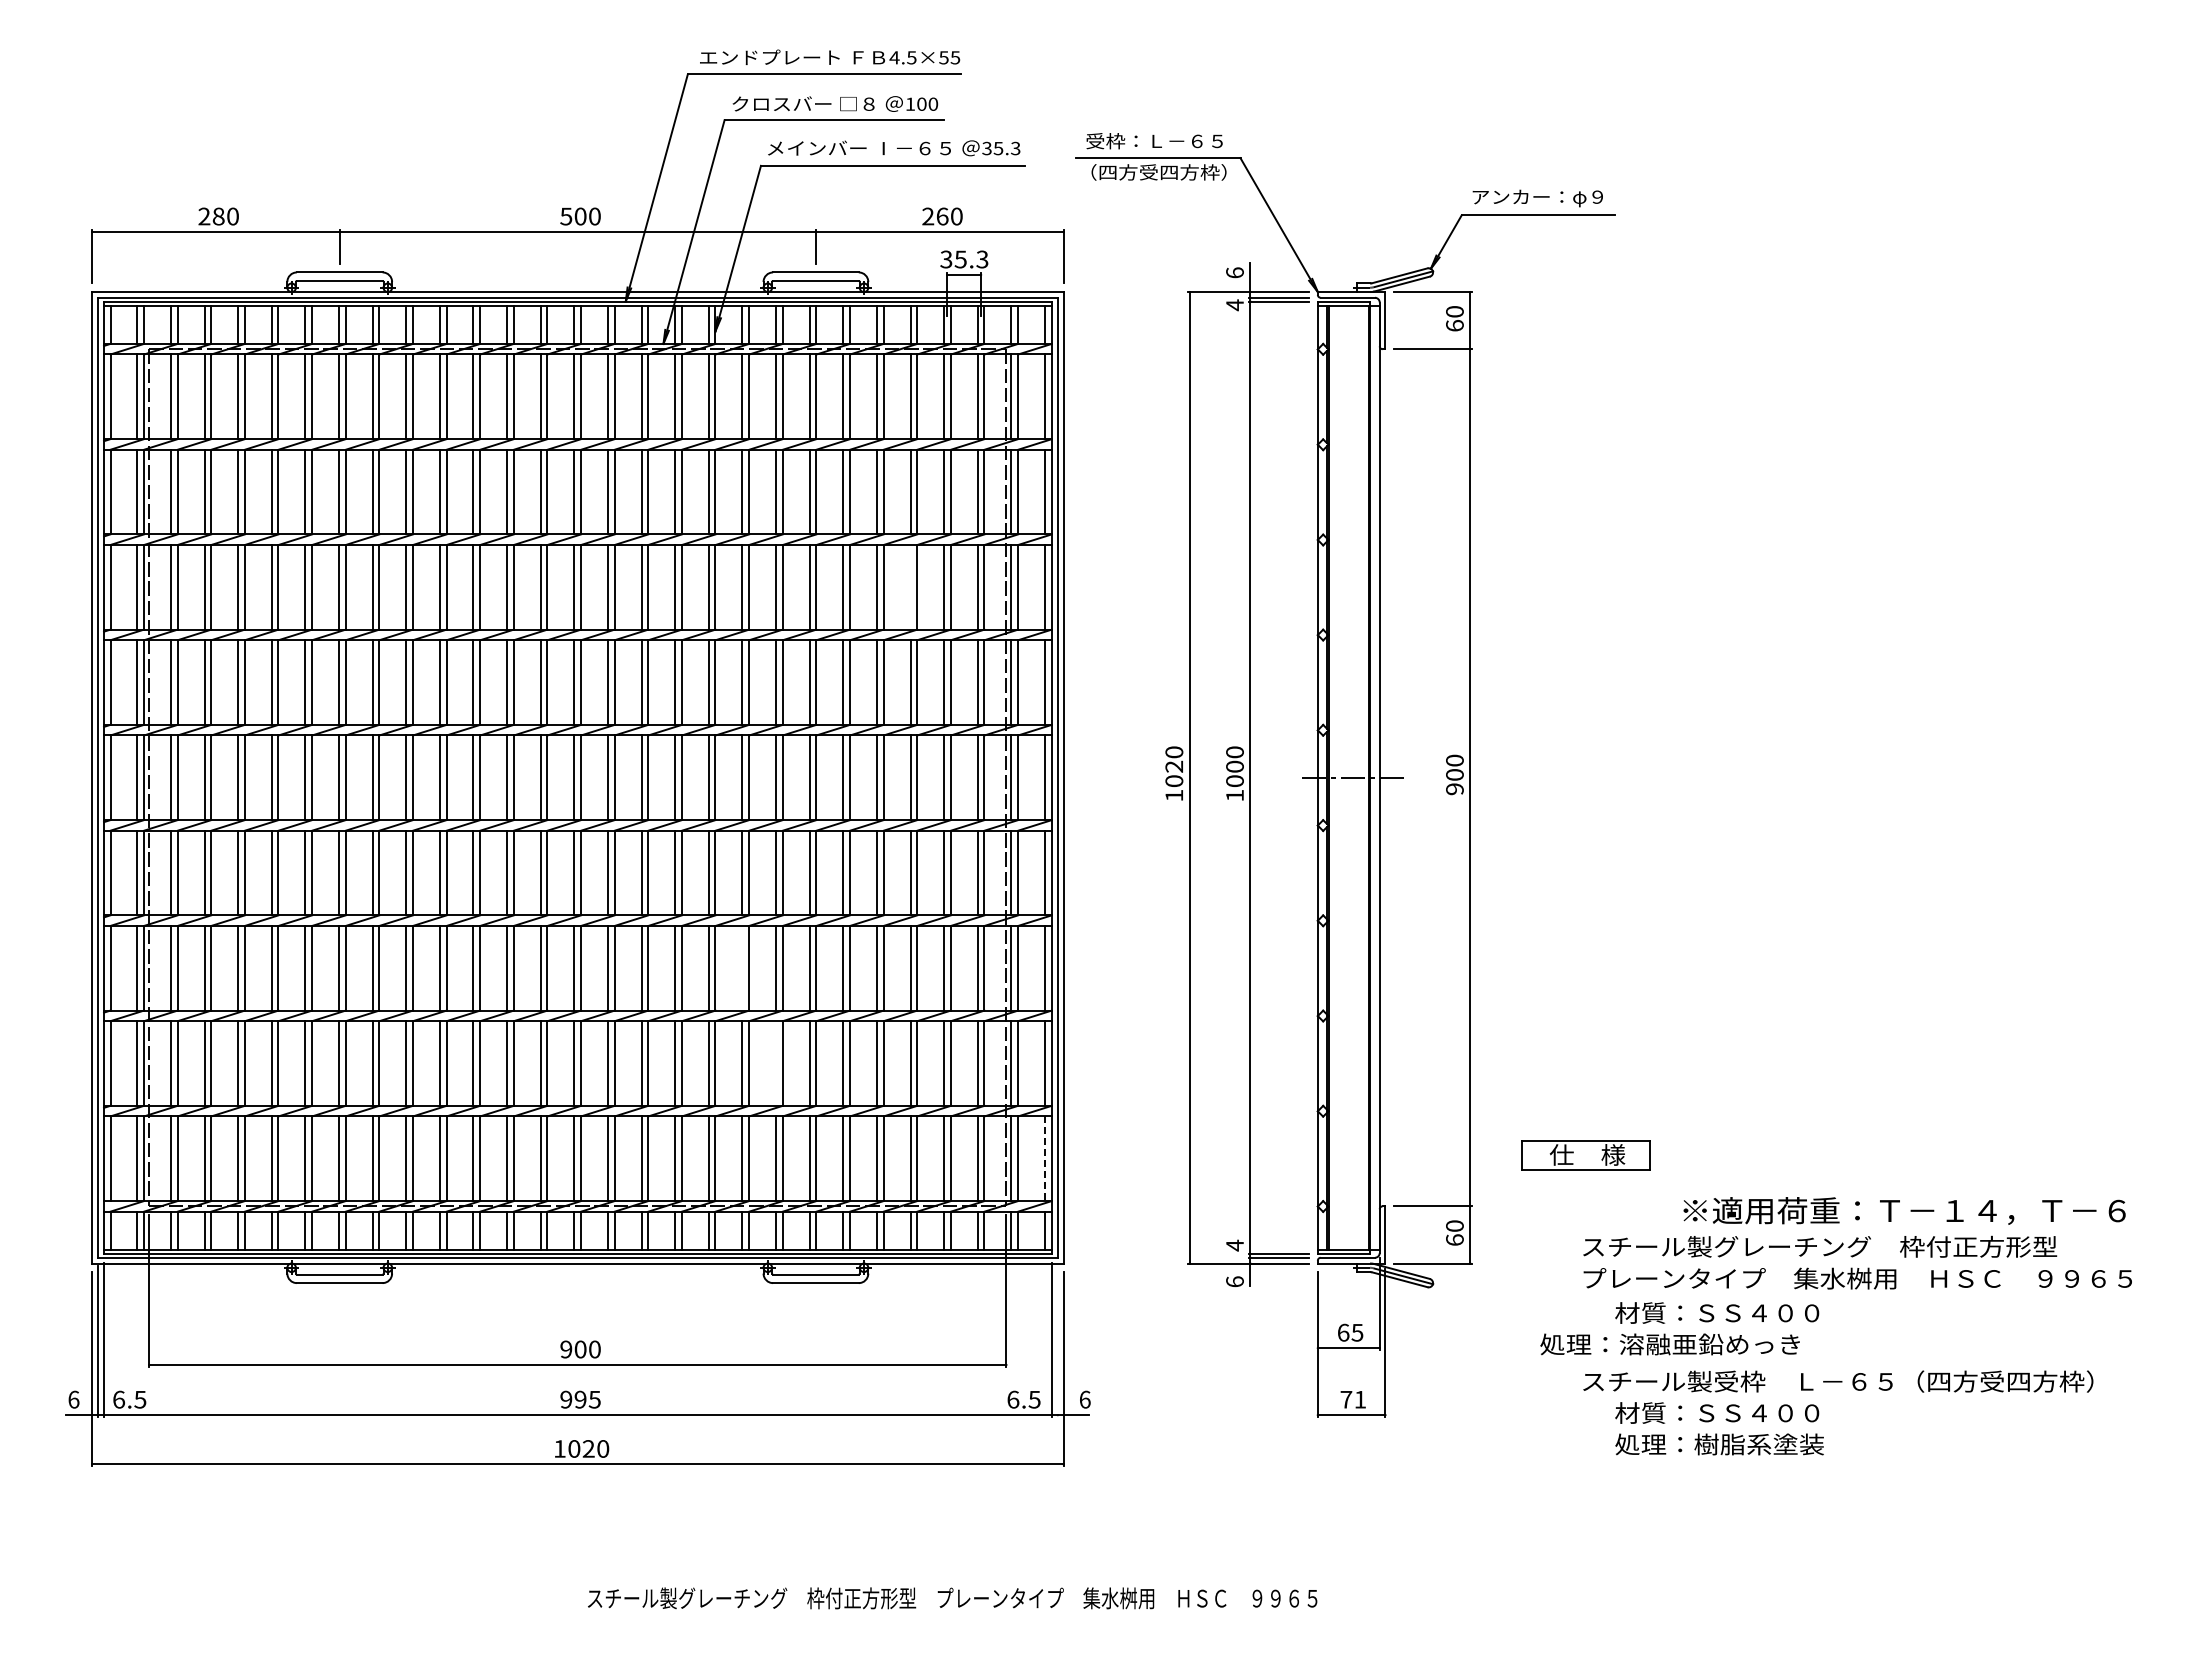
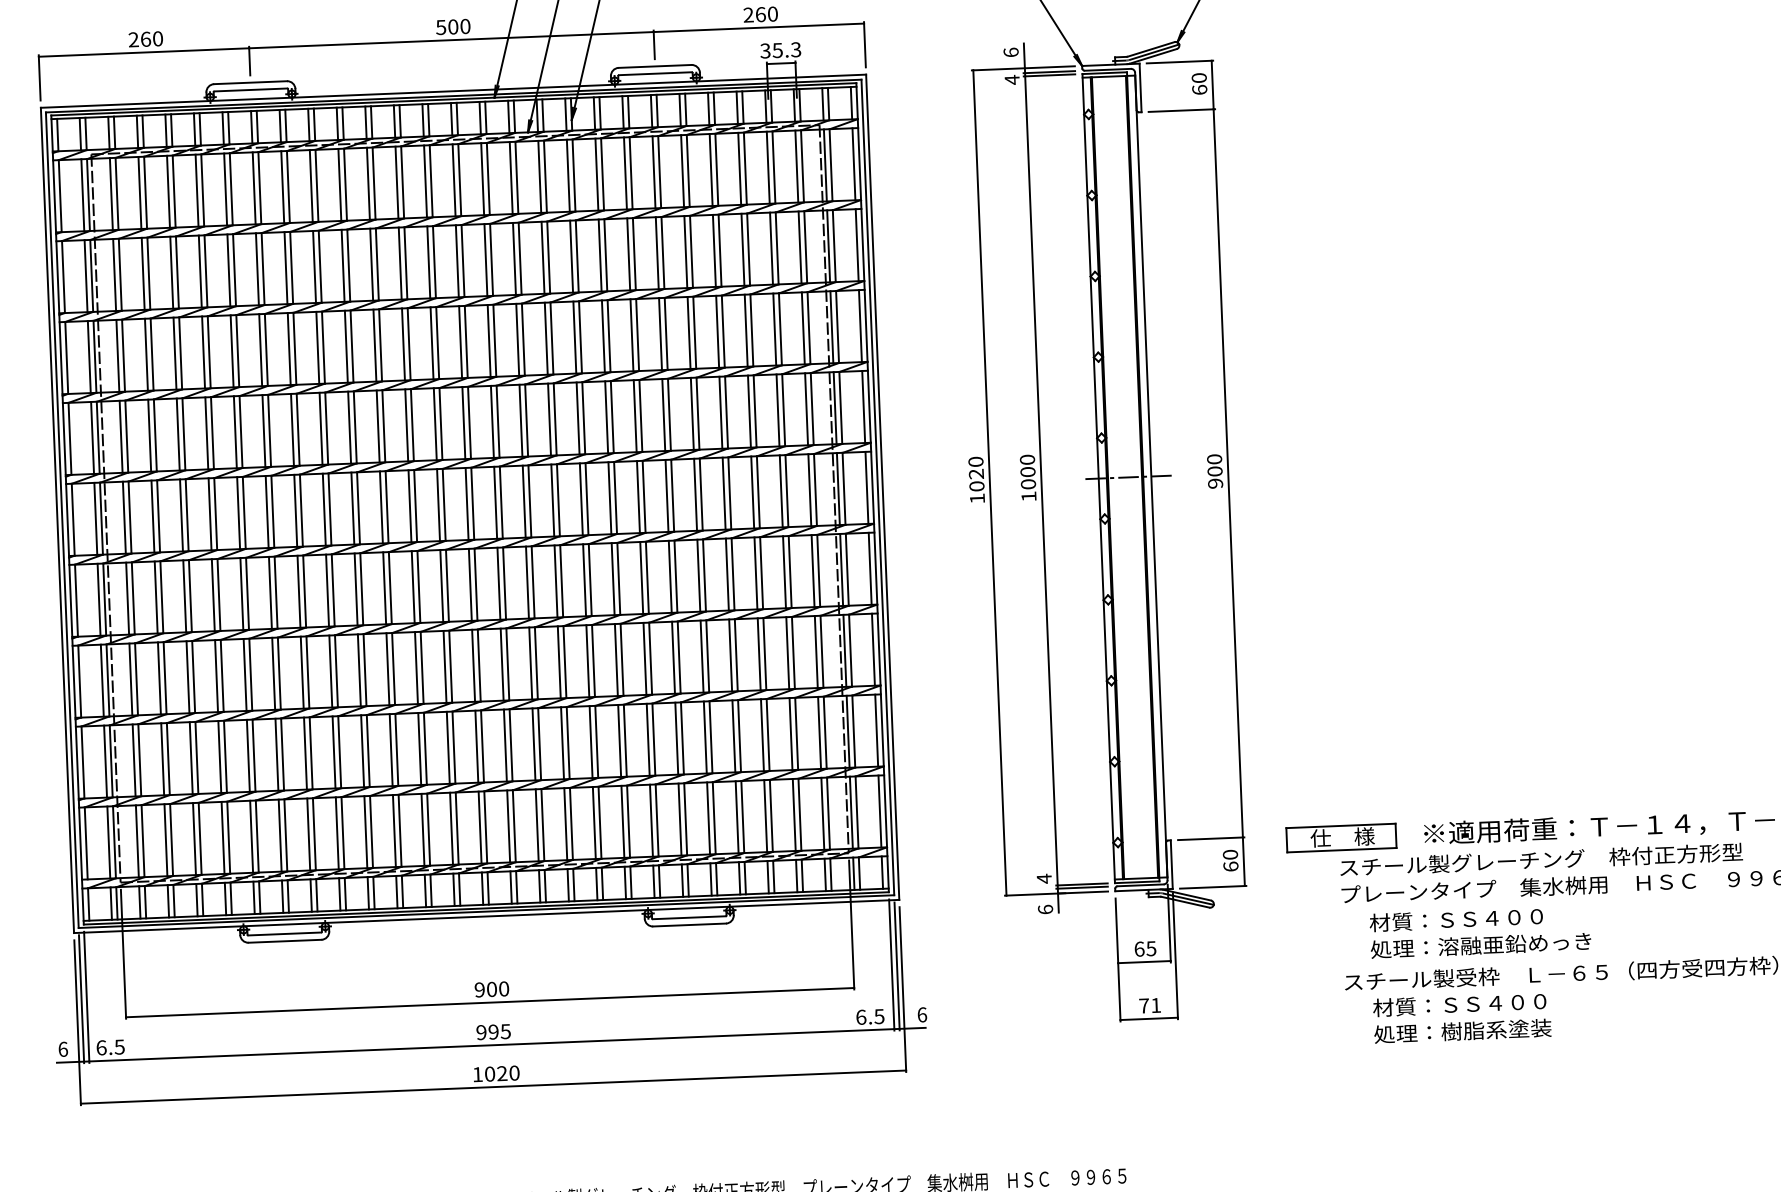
text: (218, 216) -> (145, 39), 280 -> 260
line: (910, 586) -> (746, 330), added
line: (742, 967) -> (616, 659), added
line: (776, 1063) -> (648, 739), added
part: (1585, 1155) -> (1340, 837), moved
line: (1044, 1159) -> (879, 812), dashed -> solid
line: (1057, 1341) -> (896, 966), added
text: (1669, 1344) -> (1480, 945), moved

